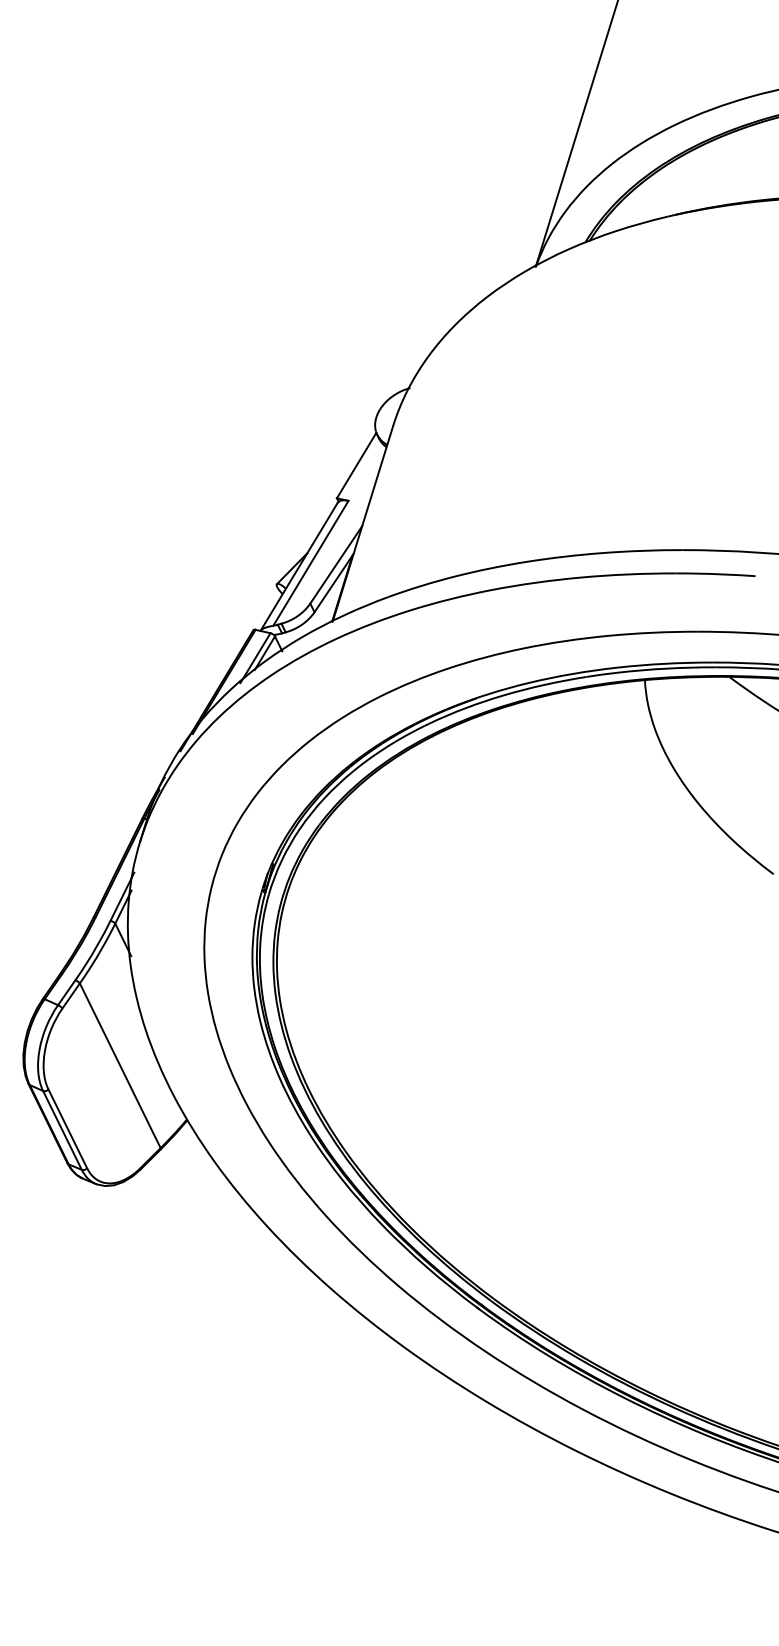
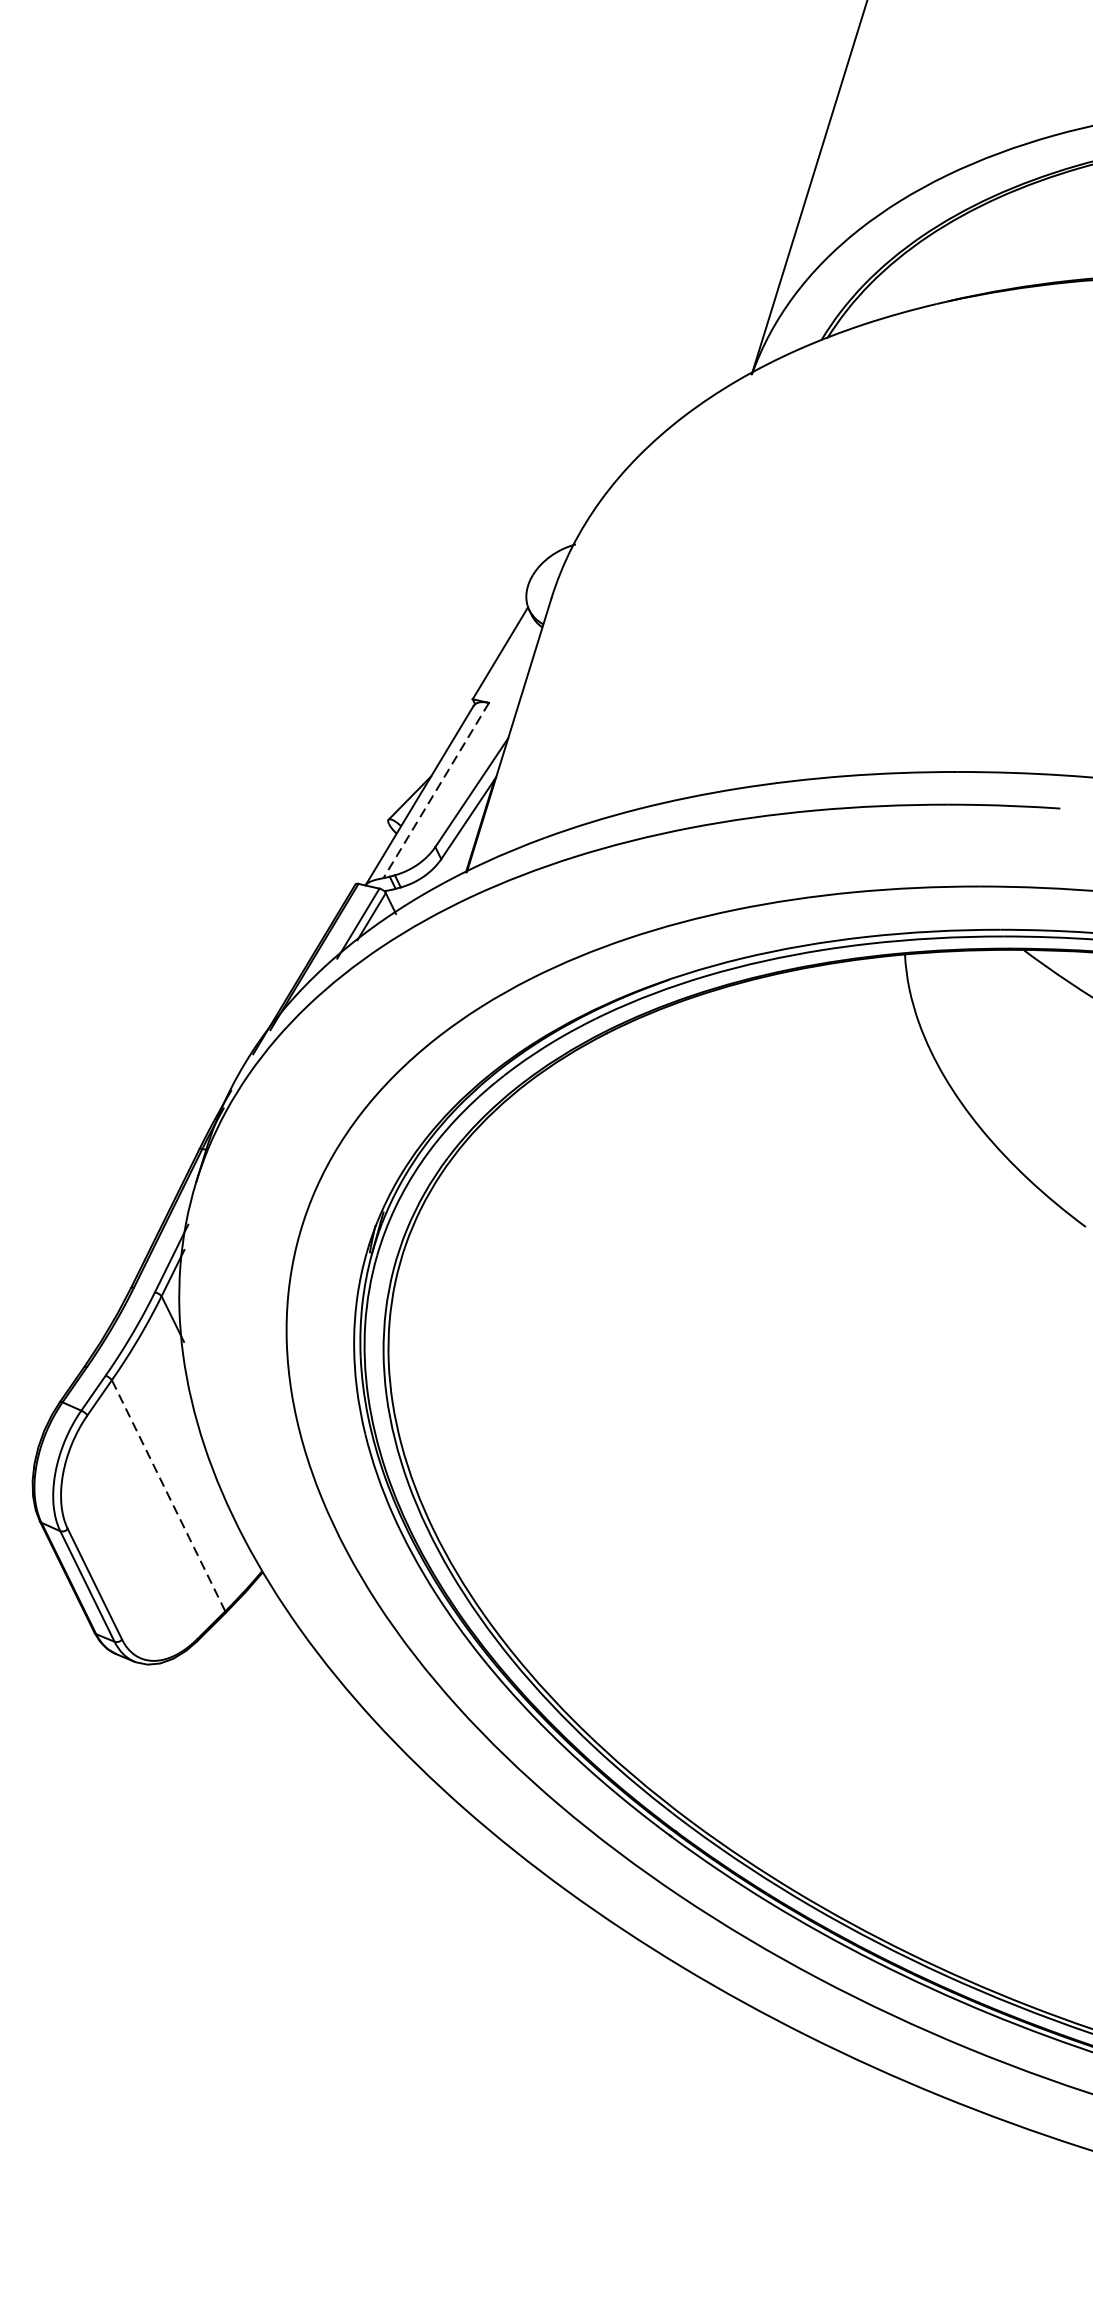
line: (310, 563) -> (435, 790), solid -> dashed
line: (120, 1065) -> (168, 1495), solid -> dashed

